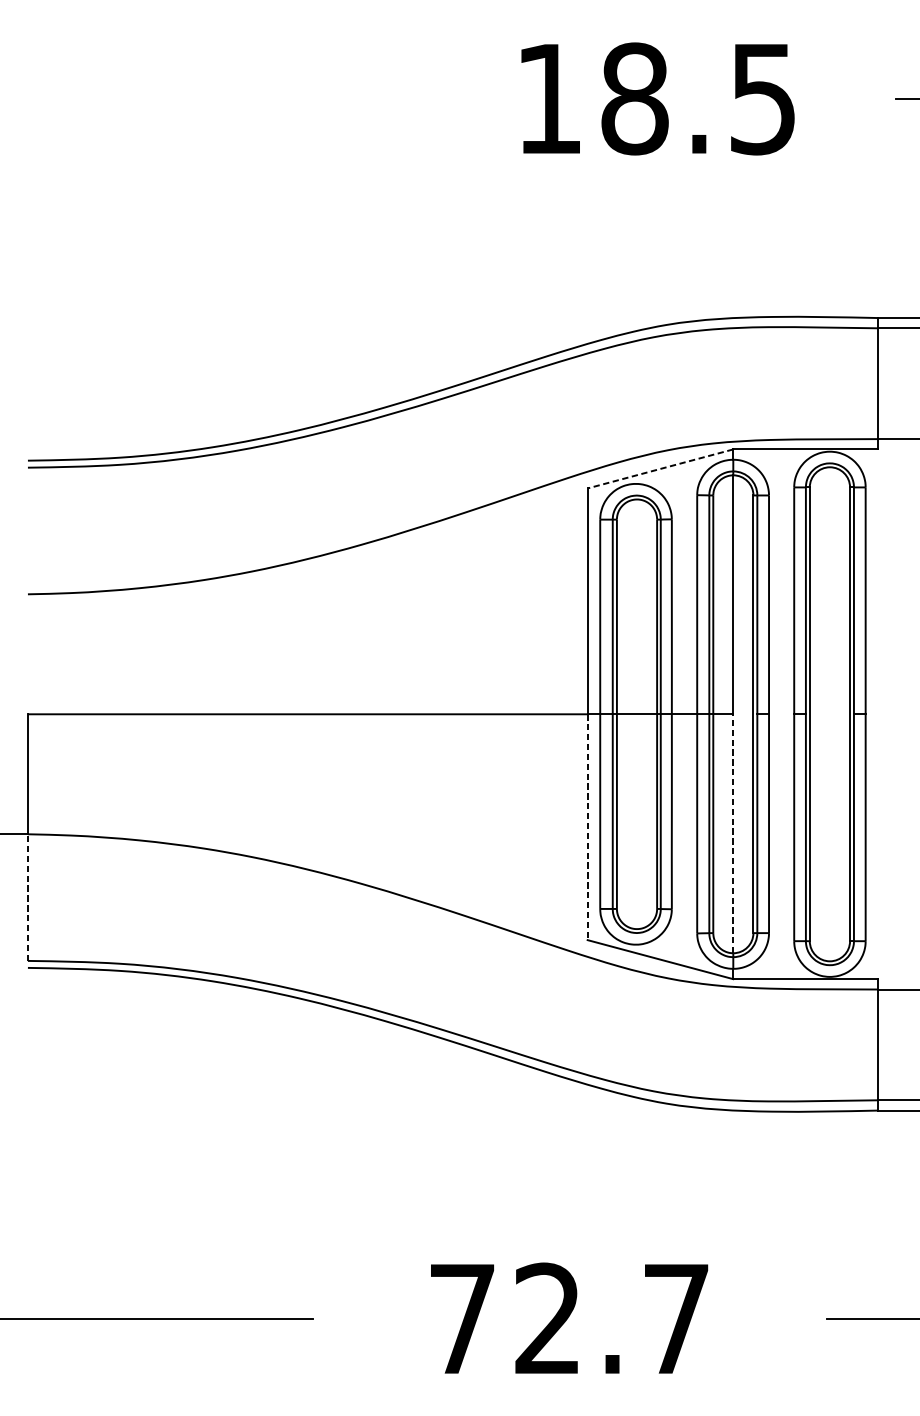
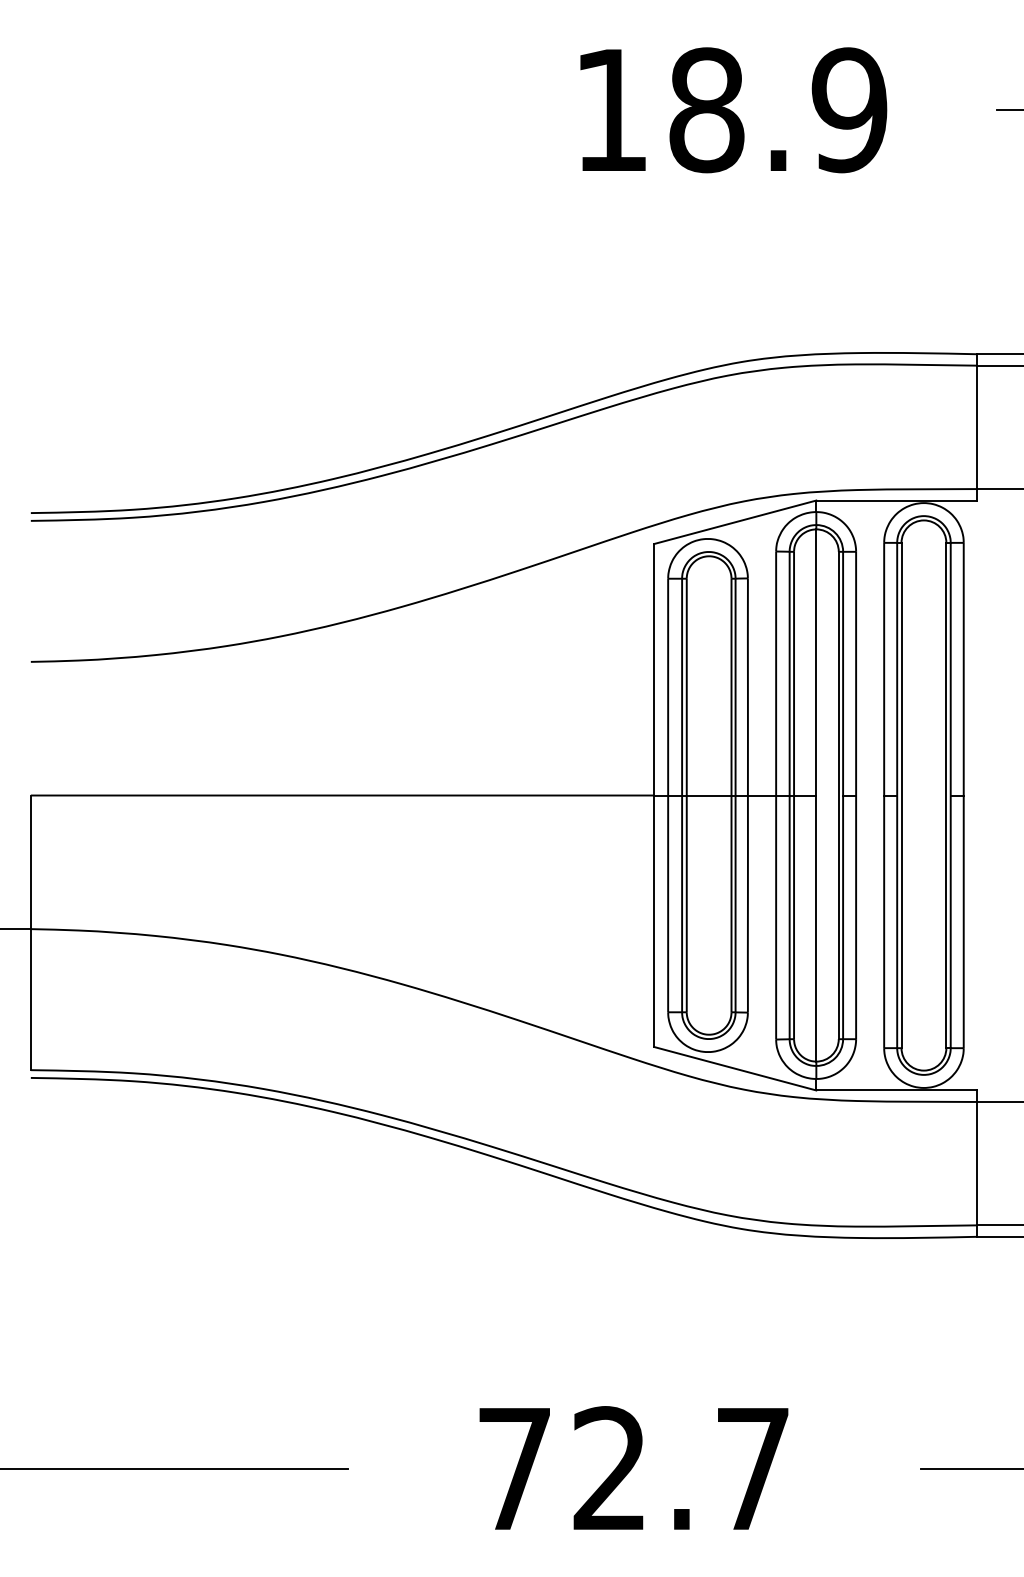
text: (763, 99) -> (849, 110), 18.5 -> 18.9
line: (660, 469) -> (735, 522), dashed -> solid
line: (587, 827) -> (654, 921), dashed -> solid
line: (733, 833) -> (816, 928), dashed -> solid
line: (27, 897) -> (30, 999), dashed -> solid

